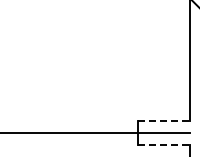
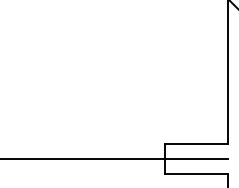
line: (164, 120) -> (196, 144), dashed -> solid
line: (164, 145) -> (196, 174), dashed -> solid

